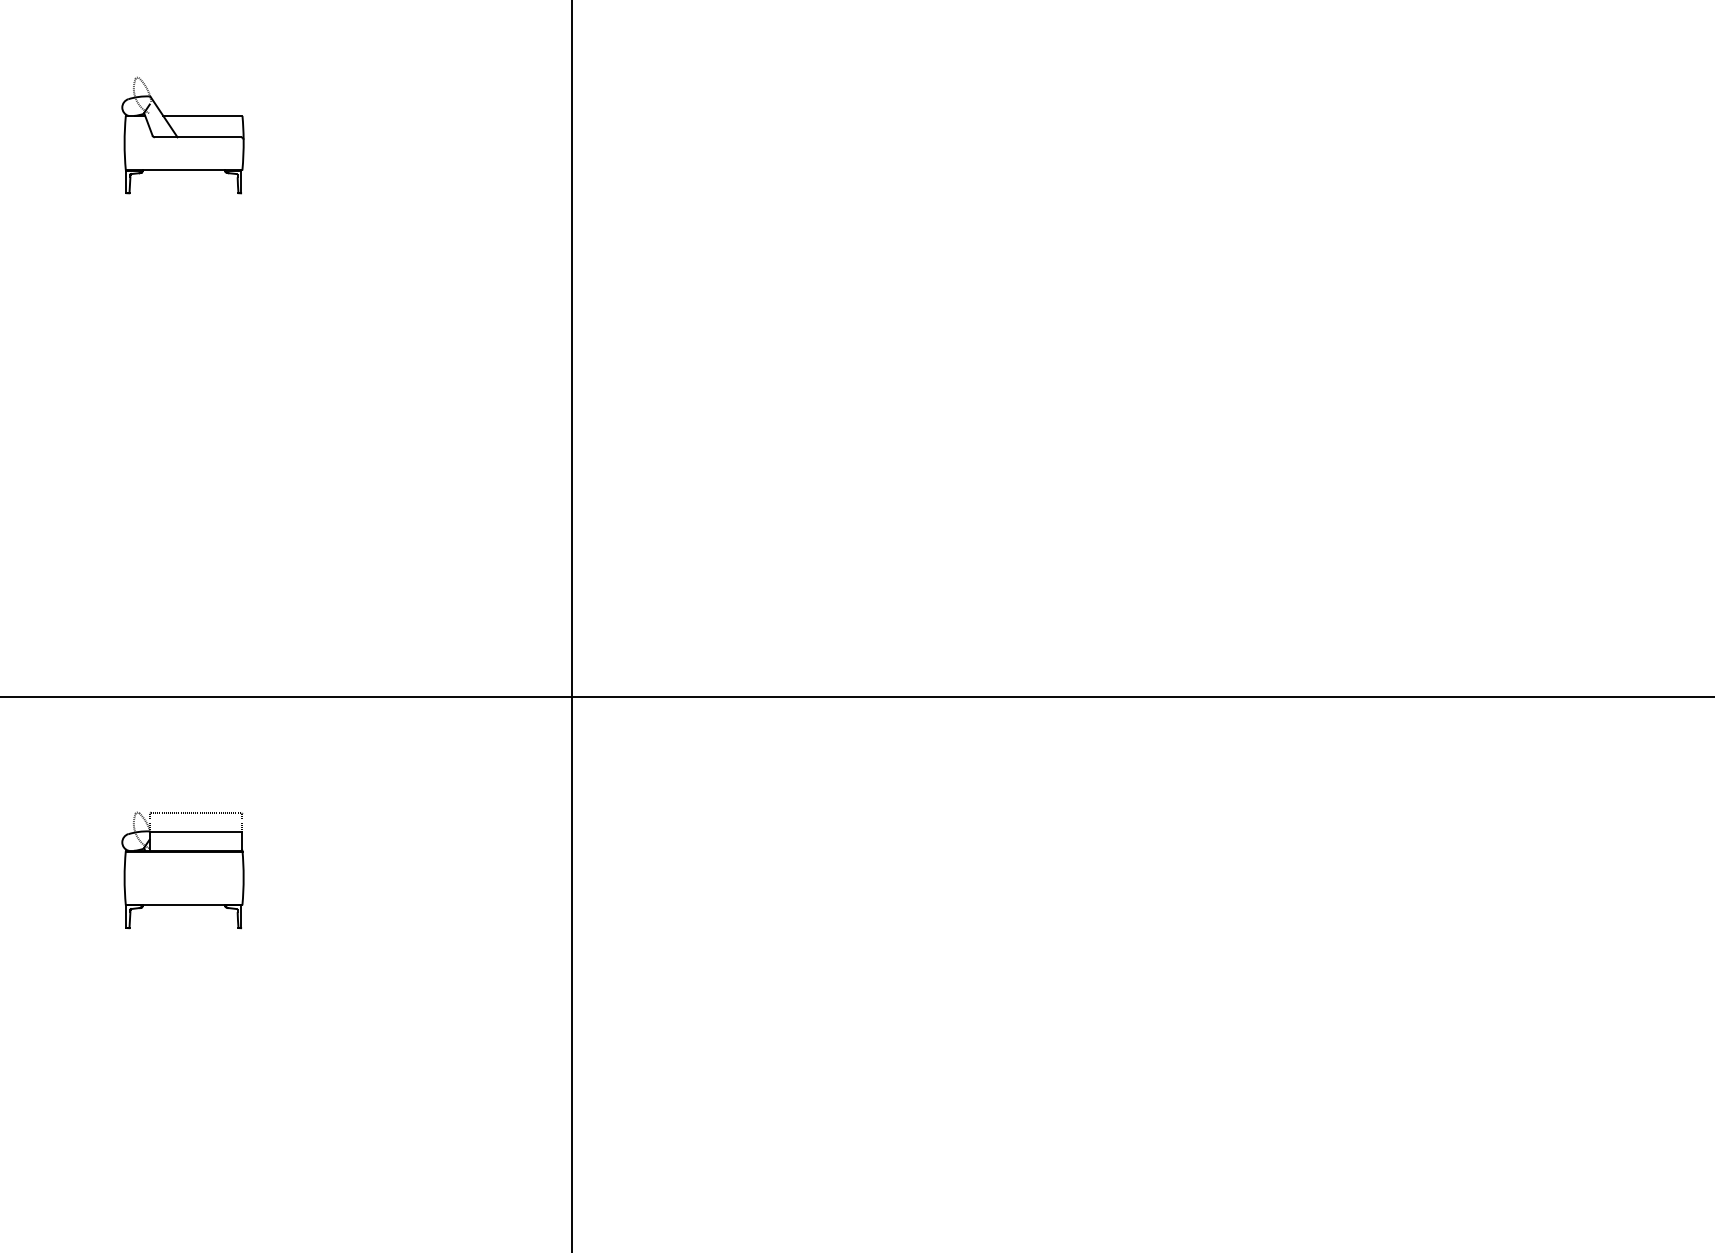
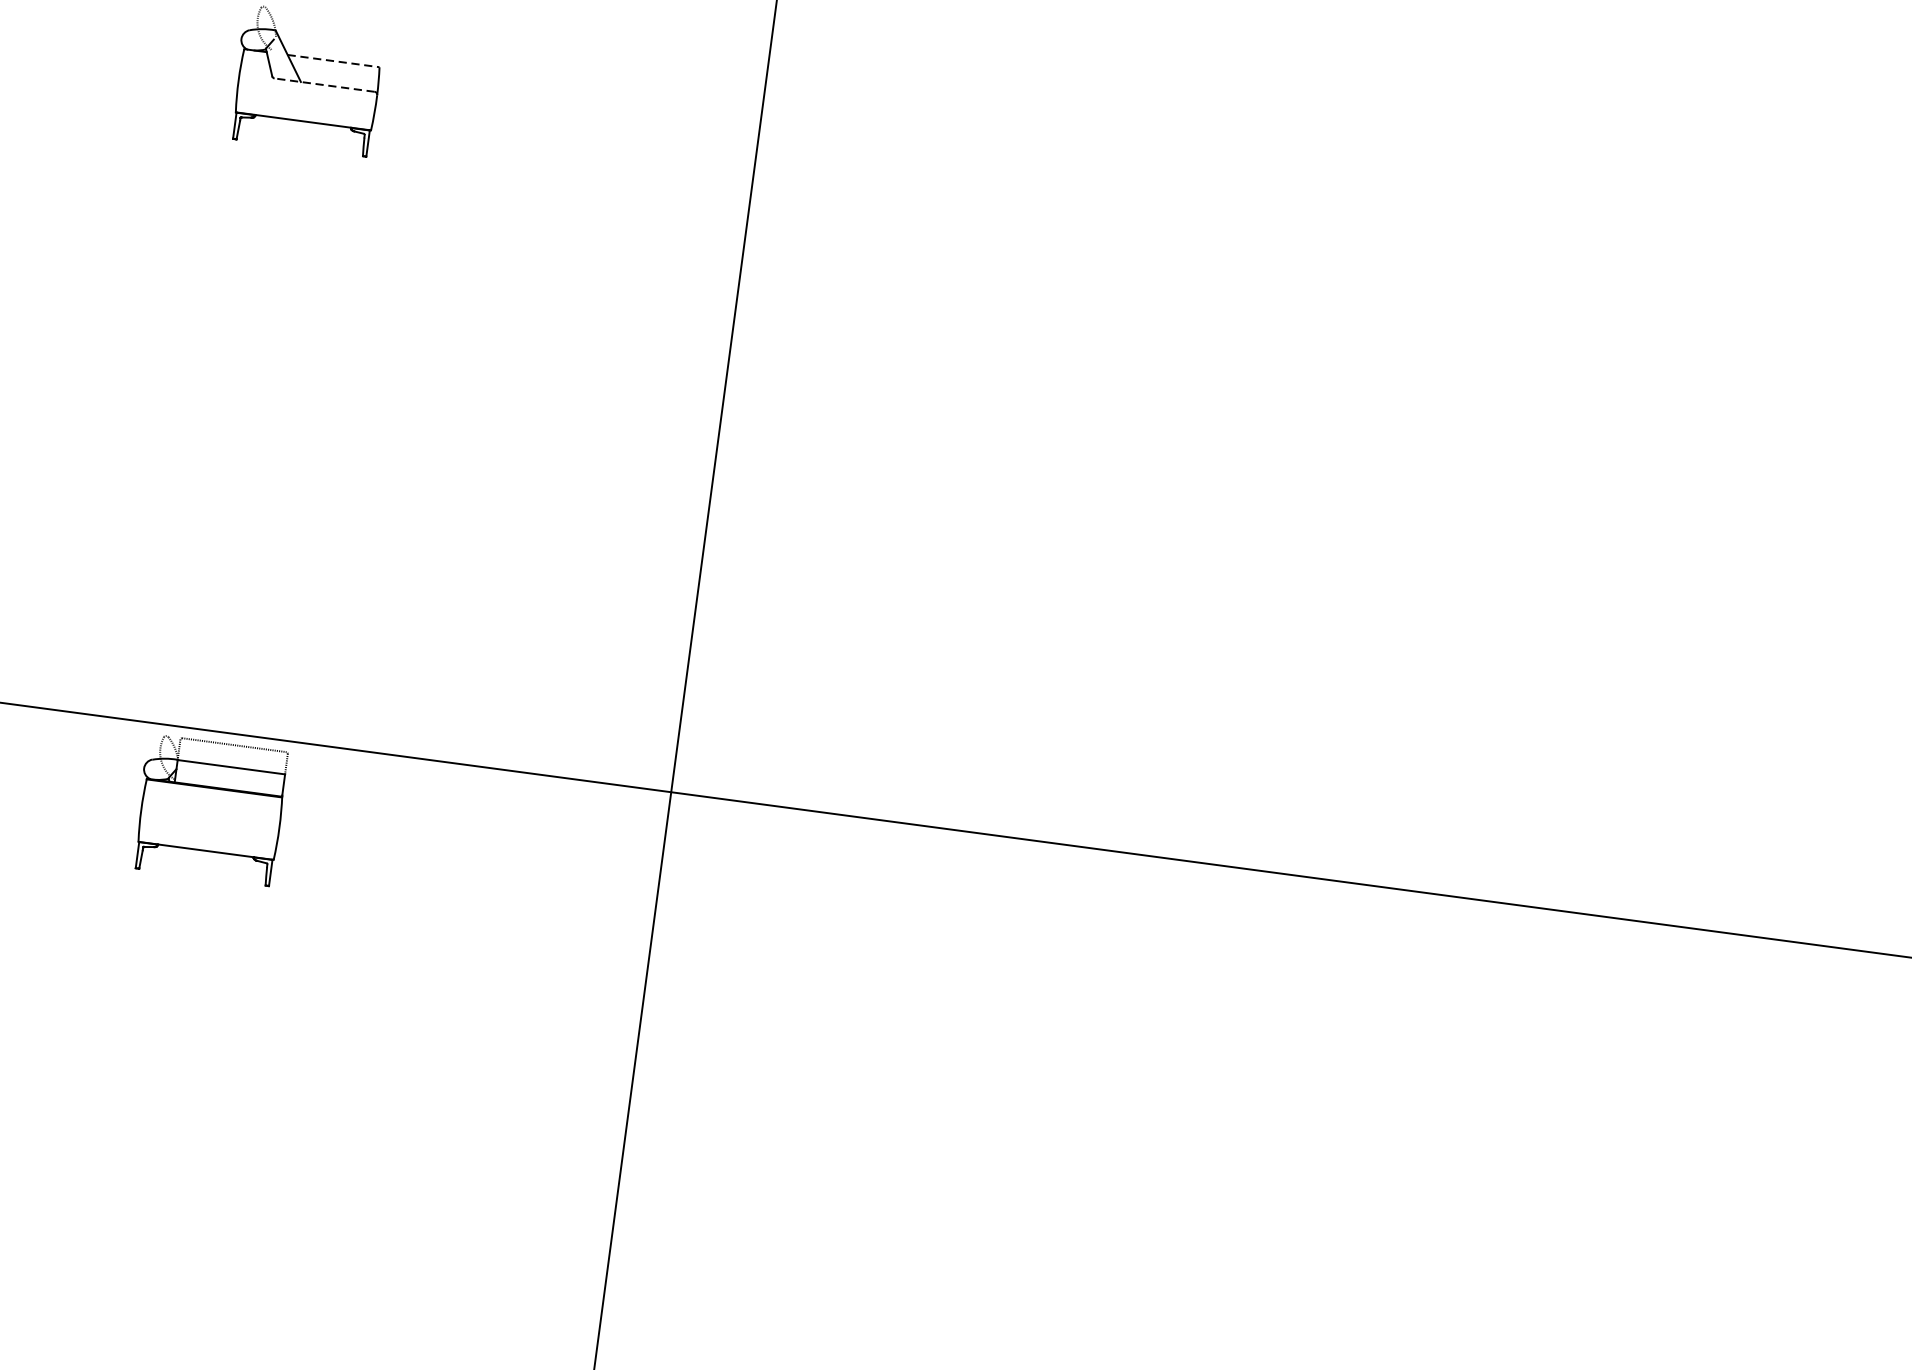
line: (202, 115) -> (333, 60), solid -> dashed
line: (197, 137) -> (324, 85), solid -> dashed
part: (182, 870) -> (209, 810), moved

